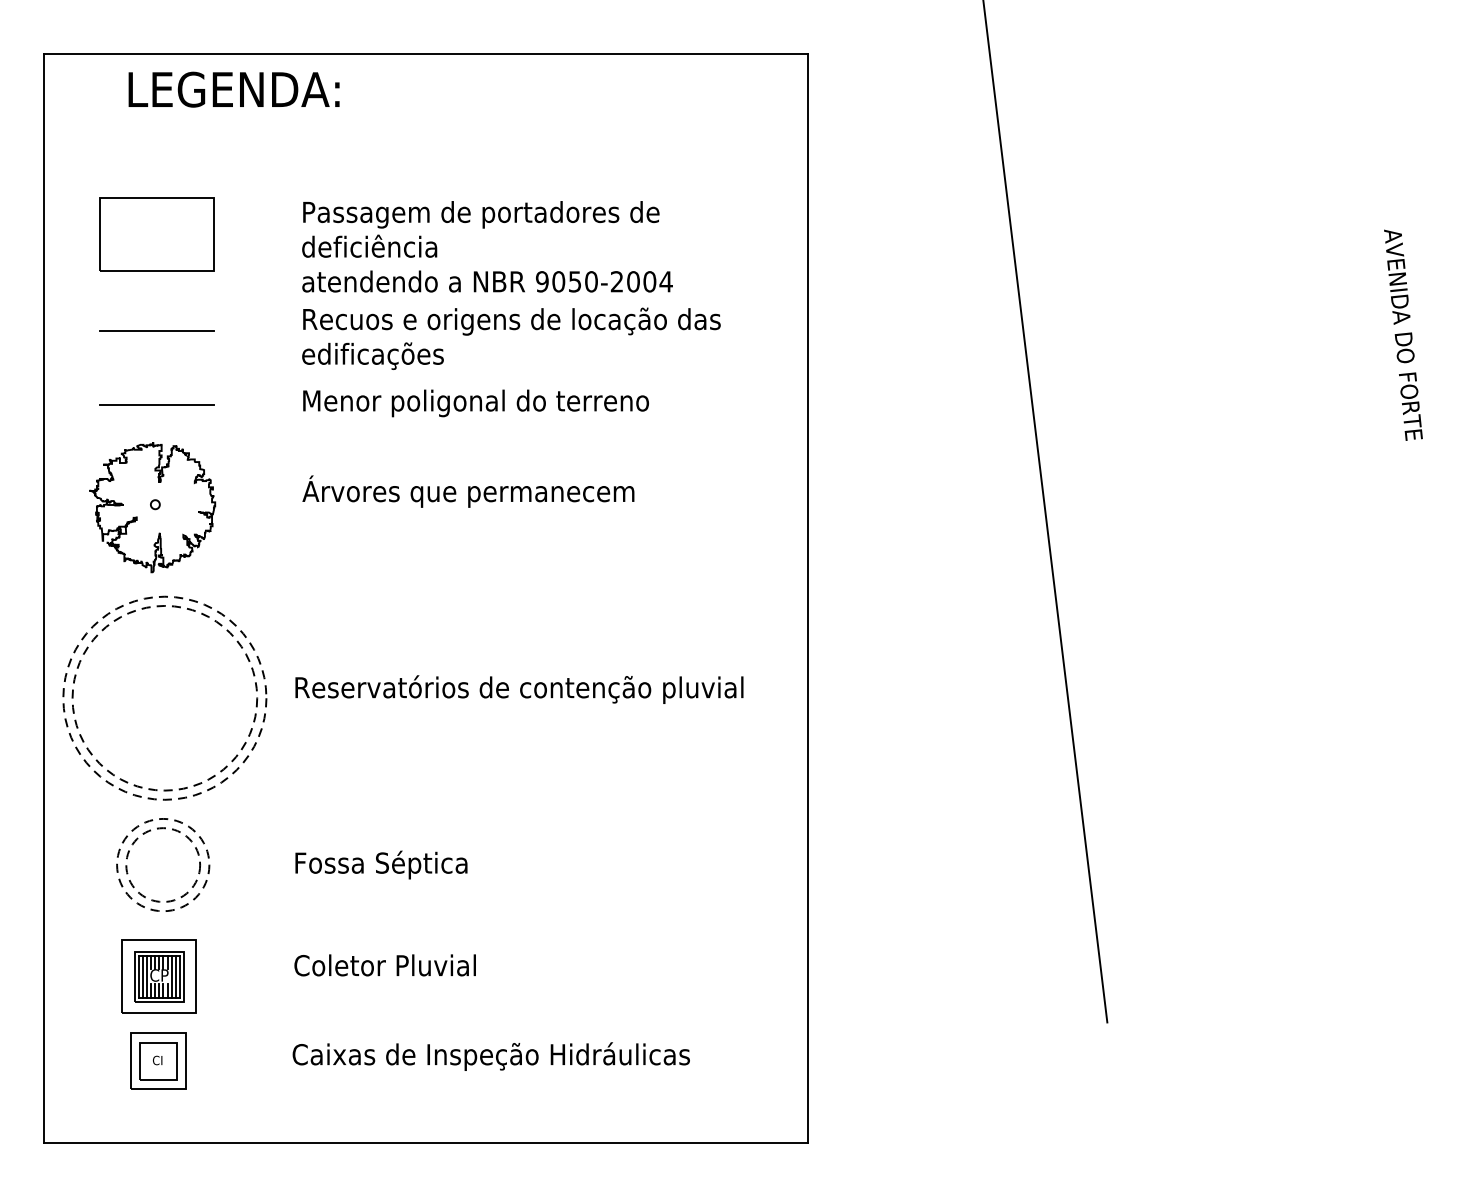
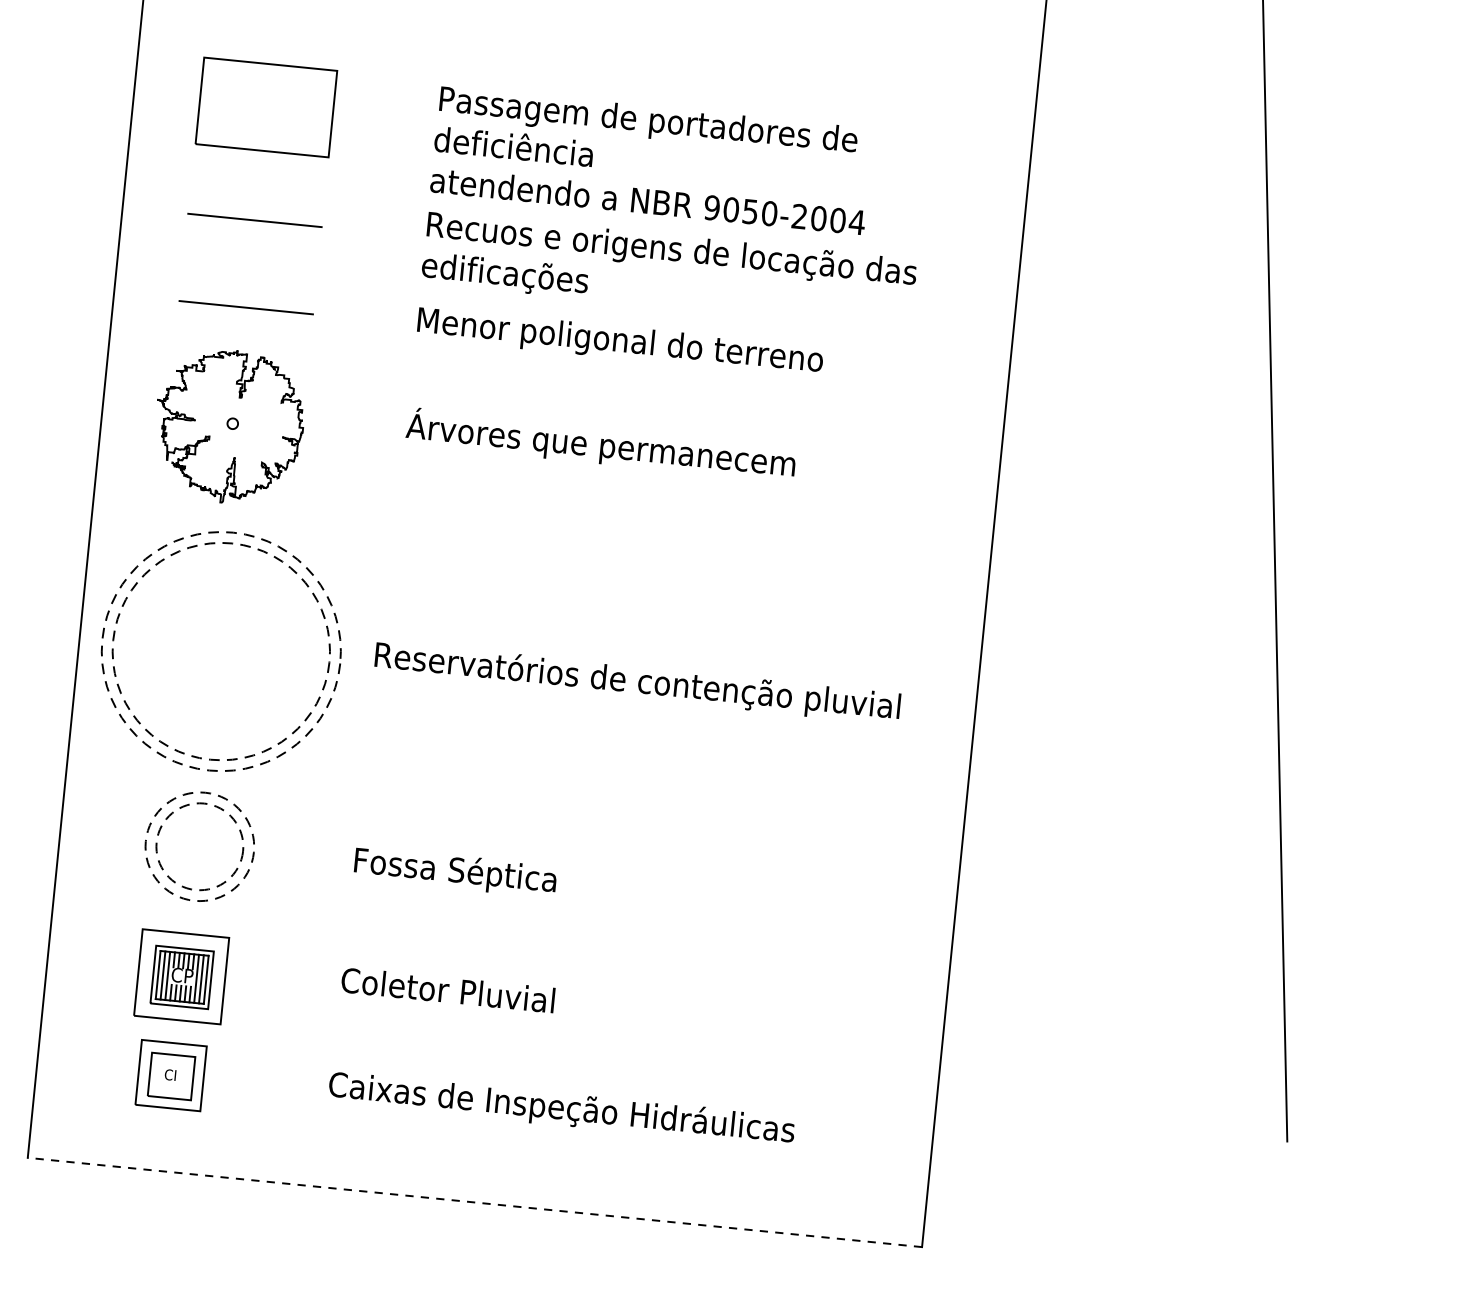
line: (425, 1142) -> (474, 1202), solid -> dashed

